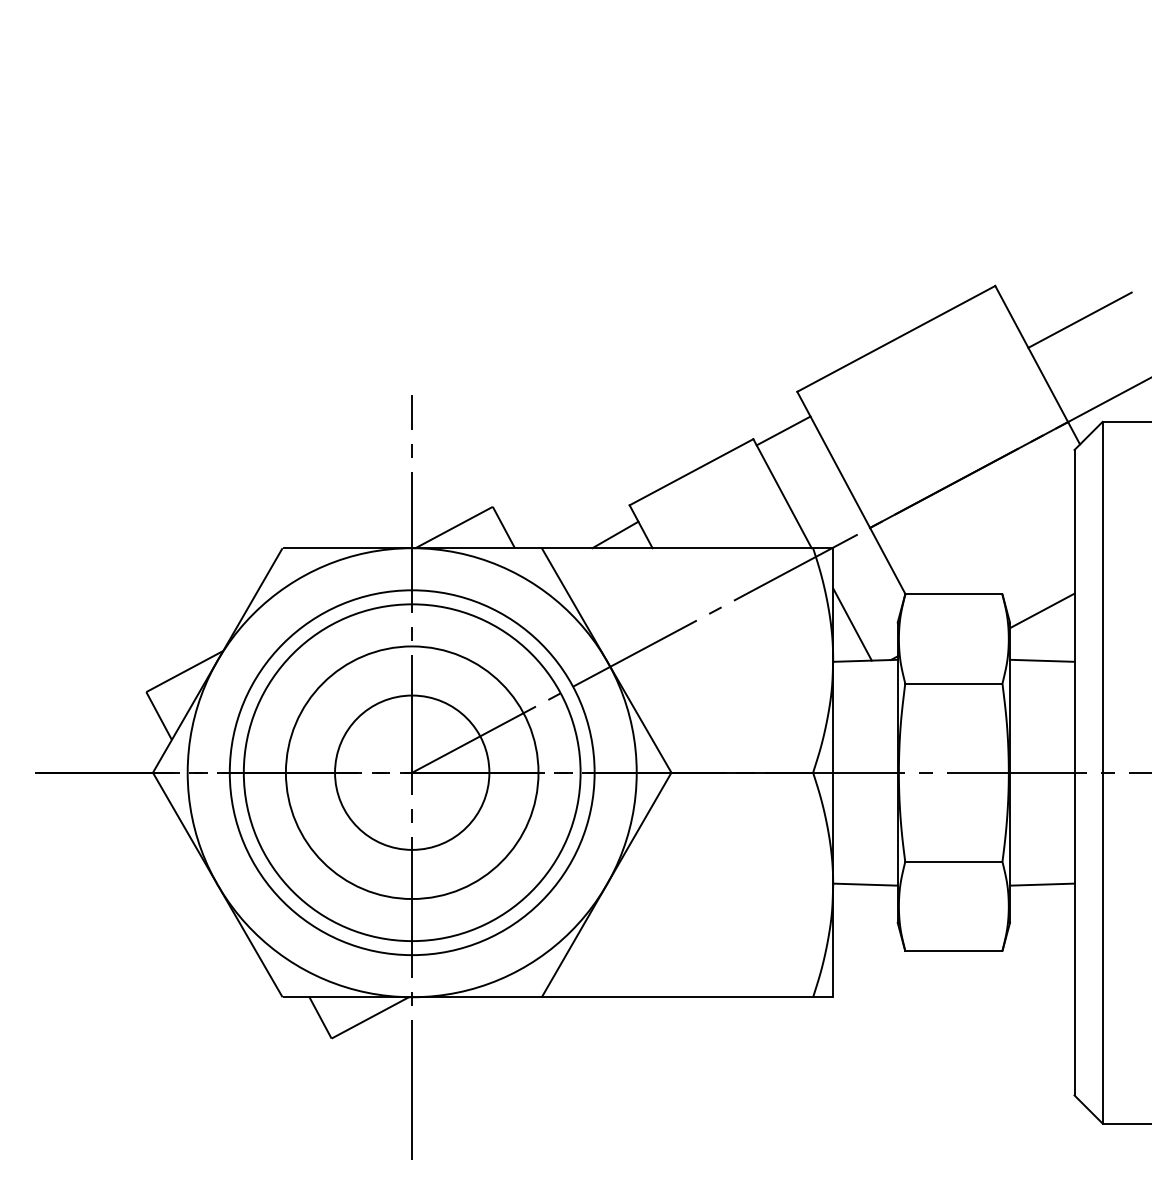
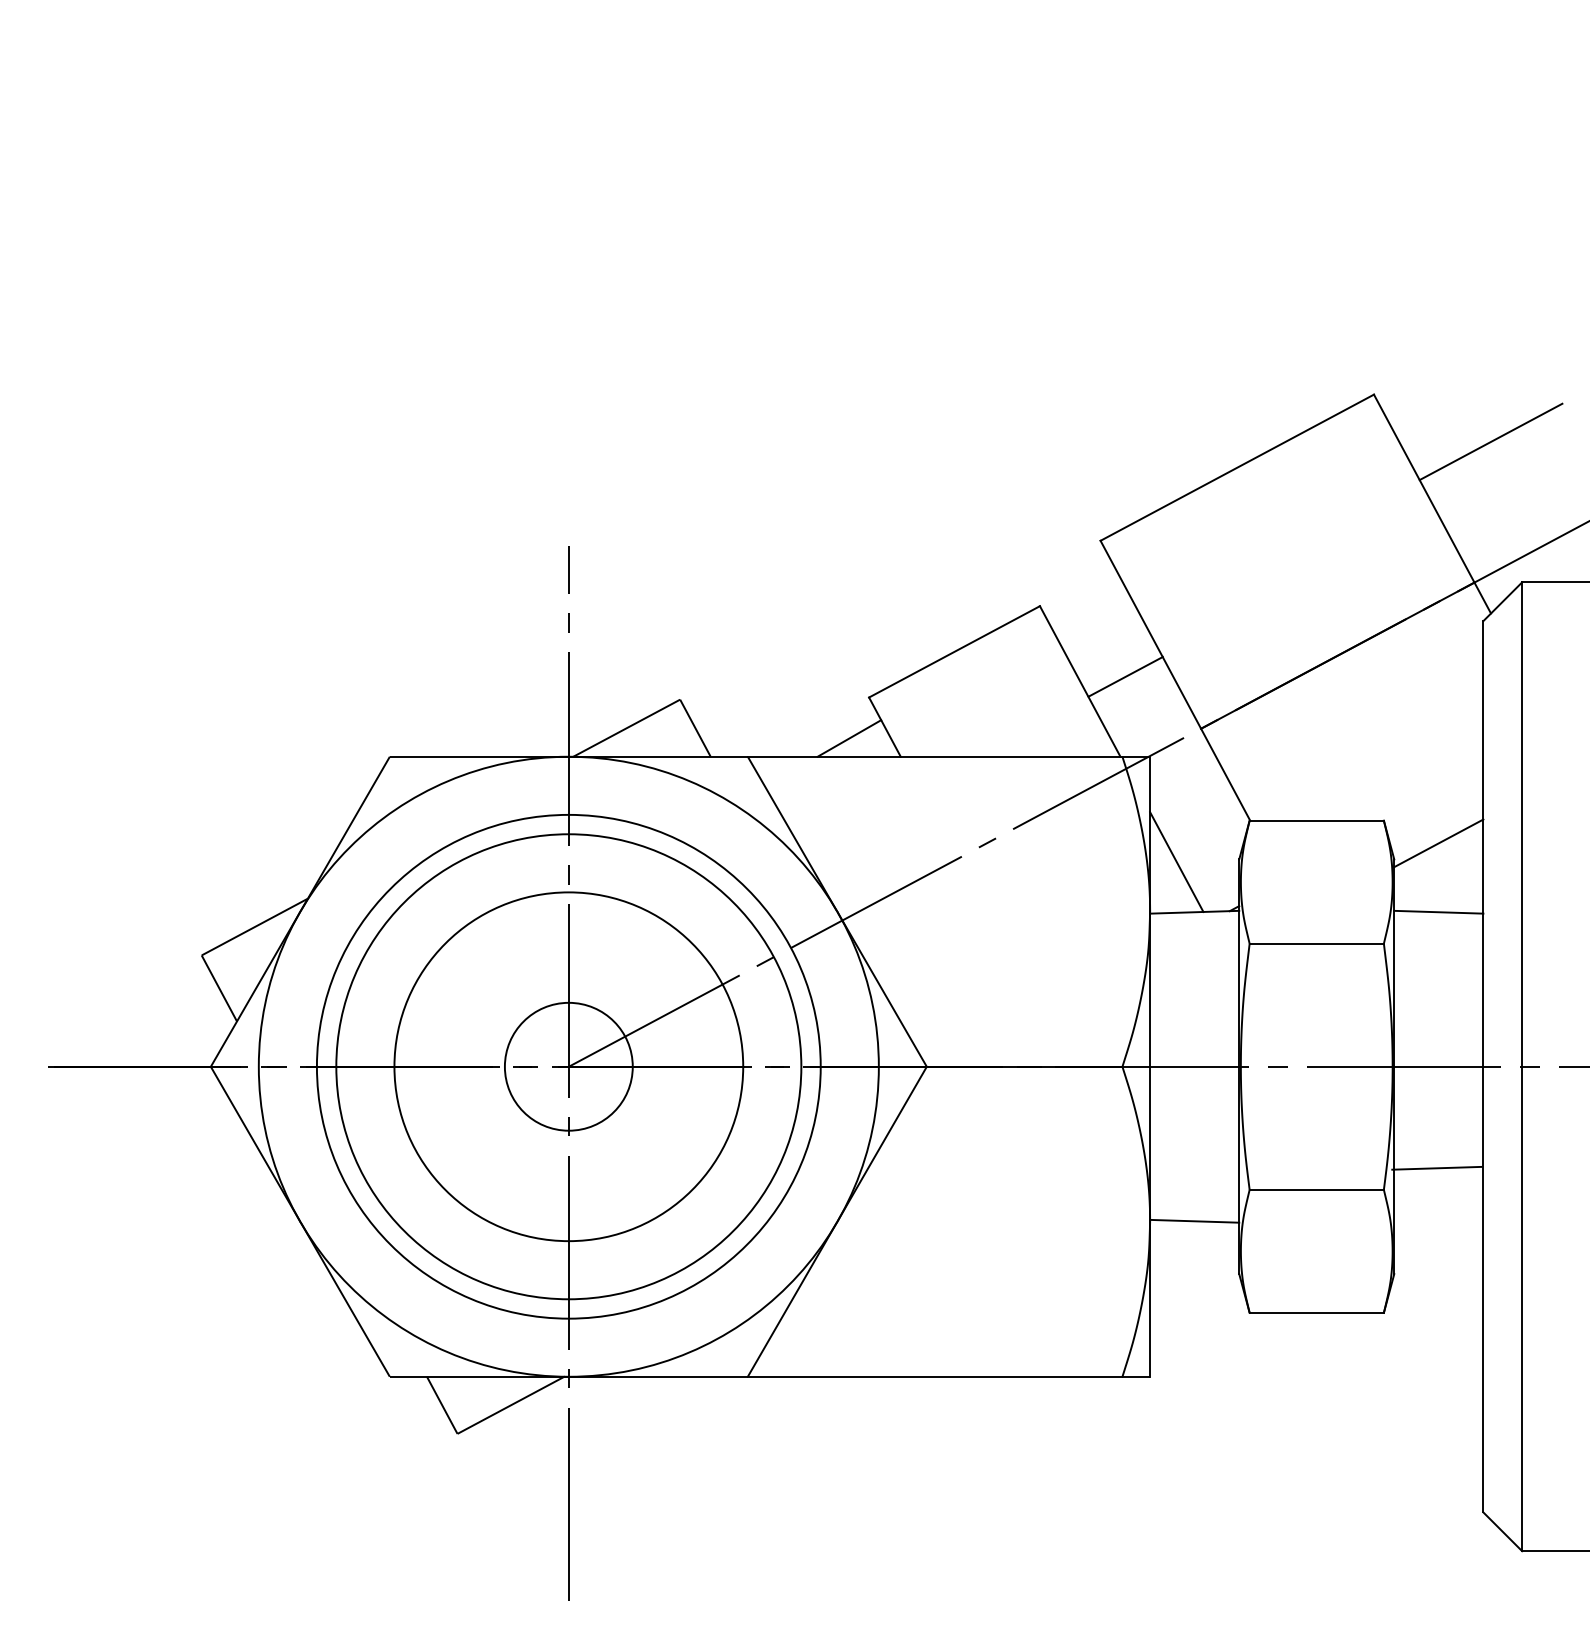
line: (783, 430) -> (1125, 676), moved
circle: (411, 772) -> (568, 1066), size x0.6
line: (1042, 884) -> (1436, 1167), moved

